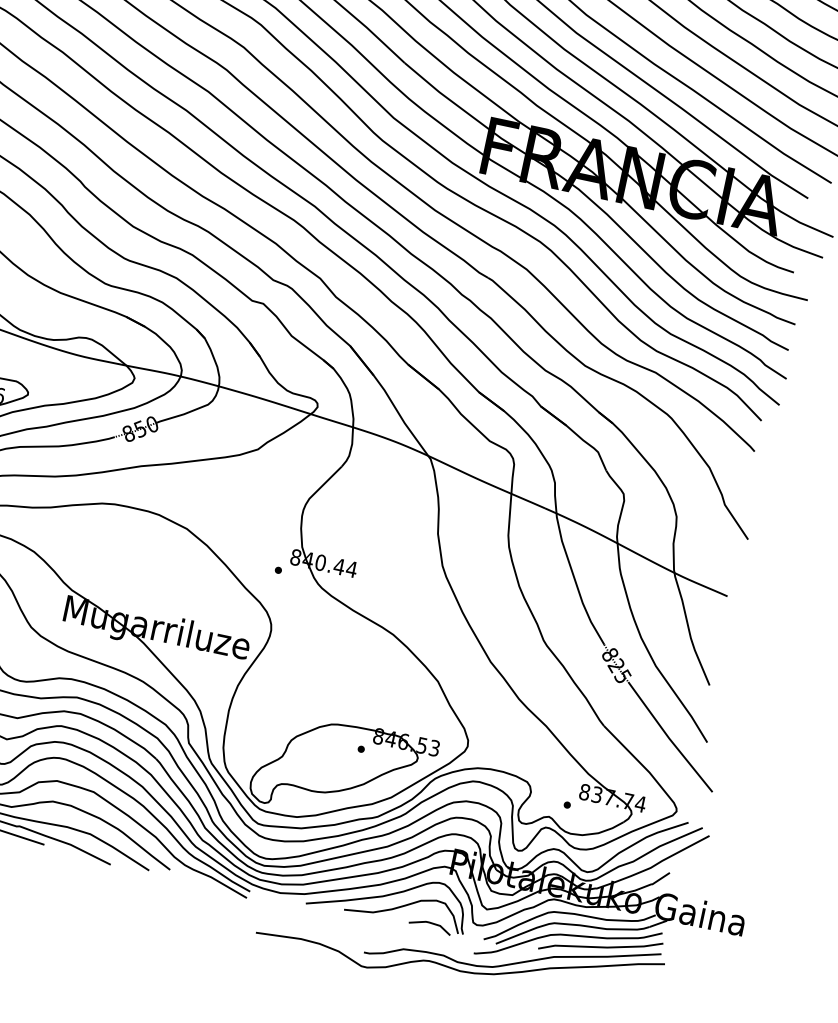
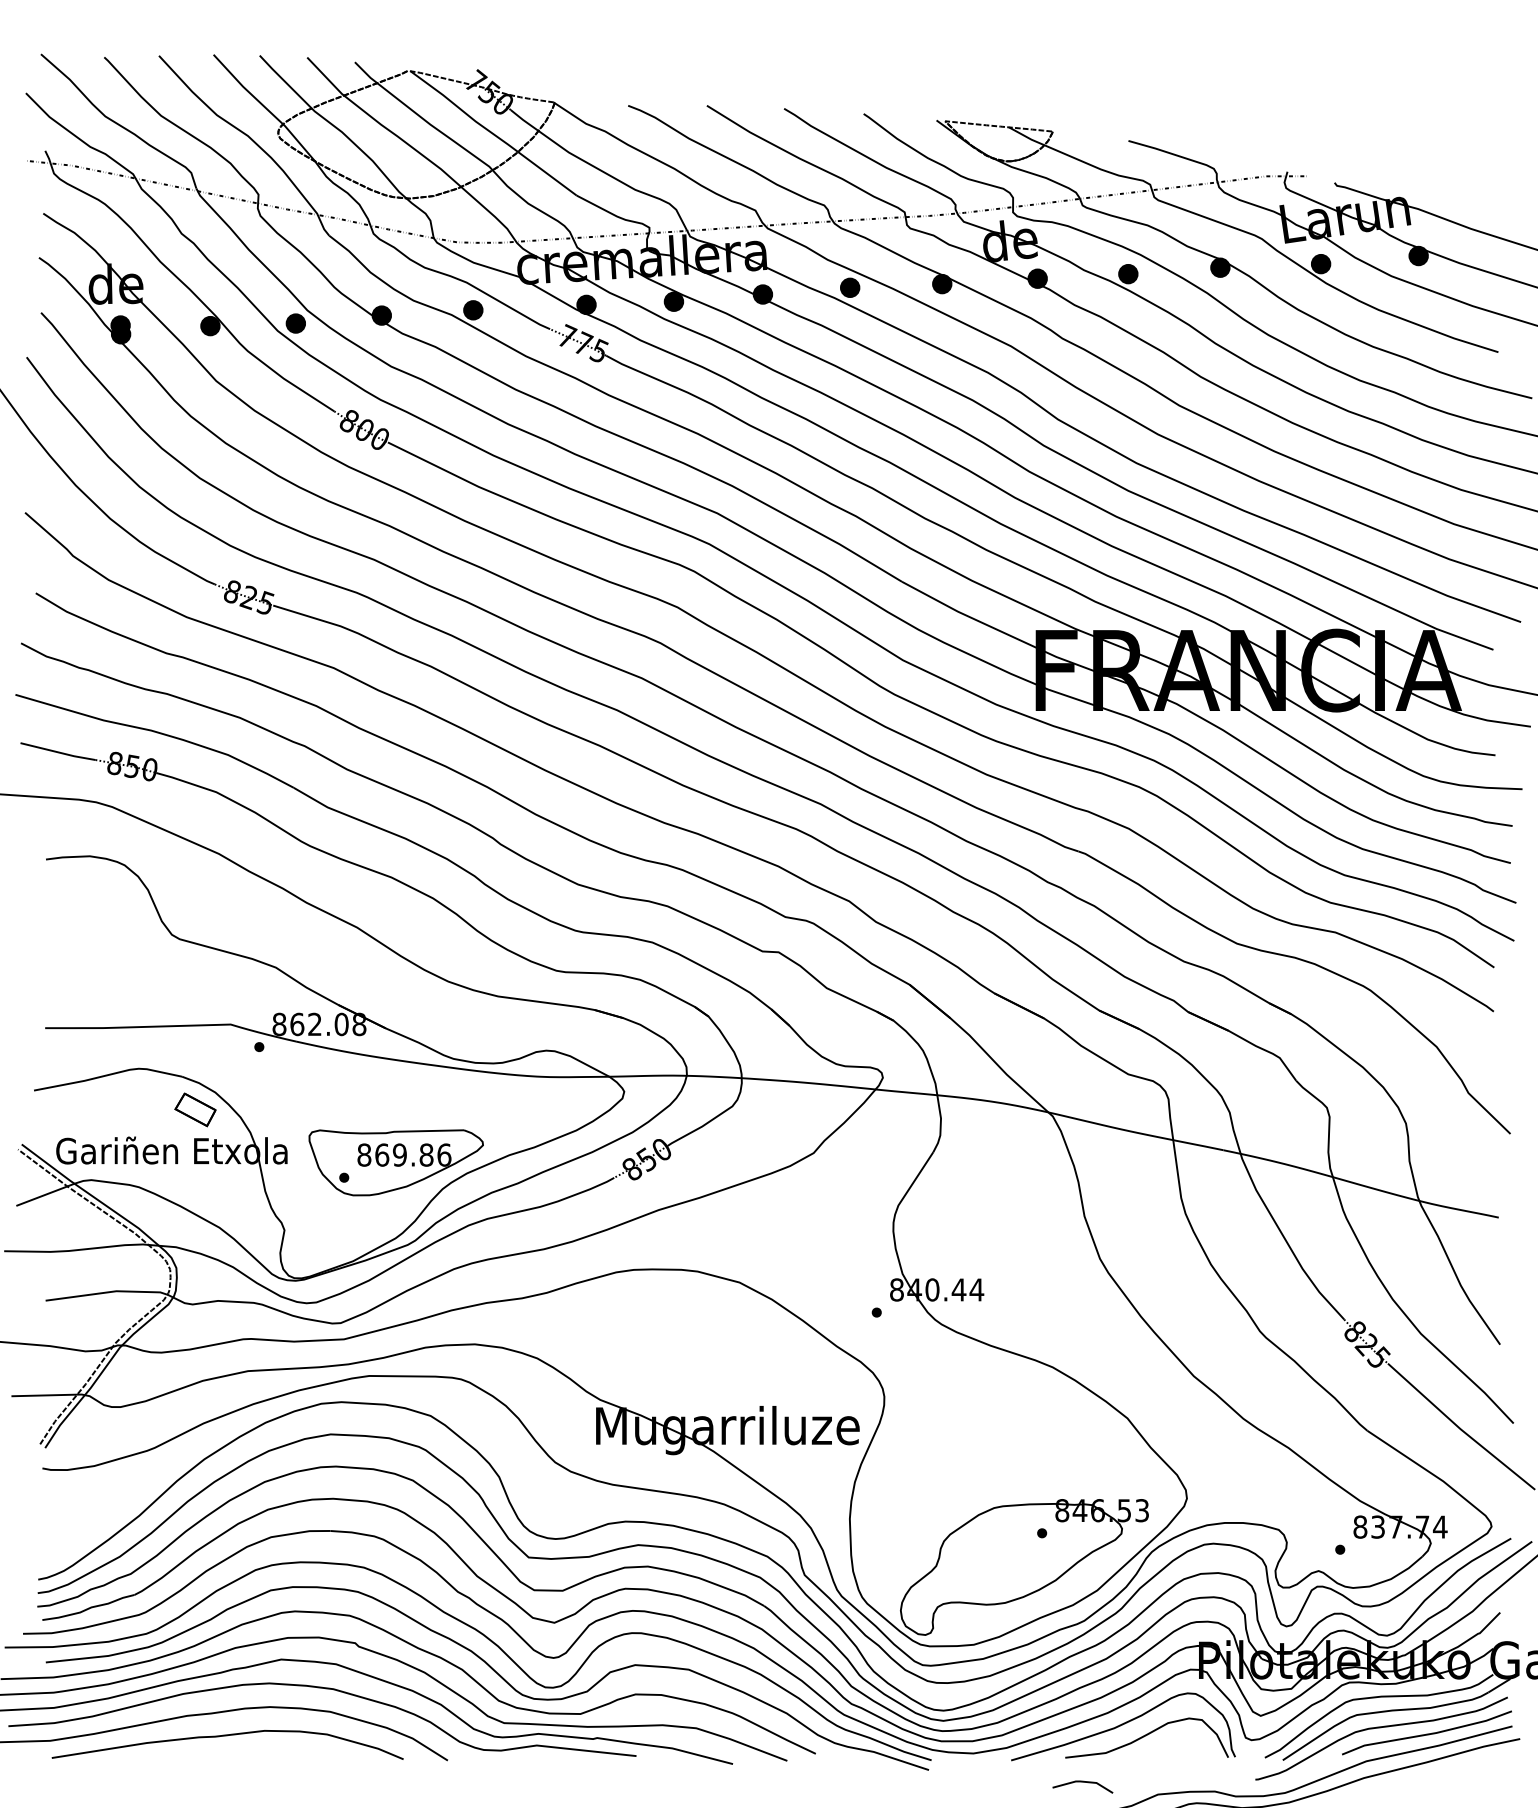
line: (430, 923) -> (1082, 1782), moved

